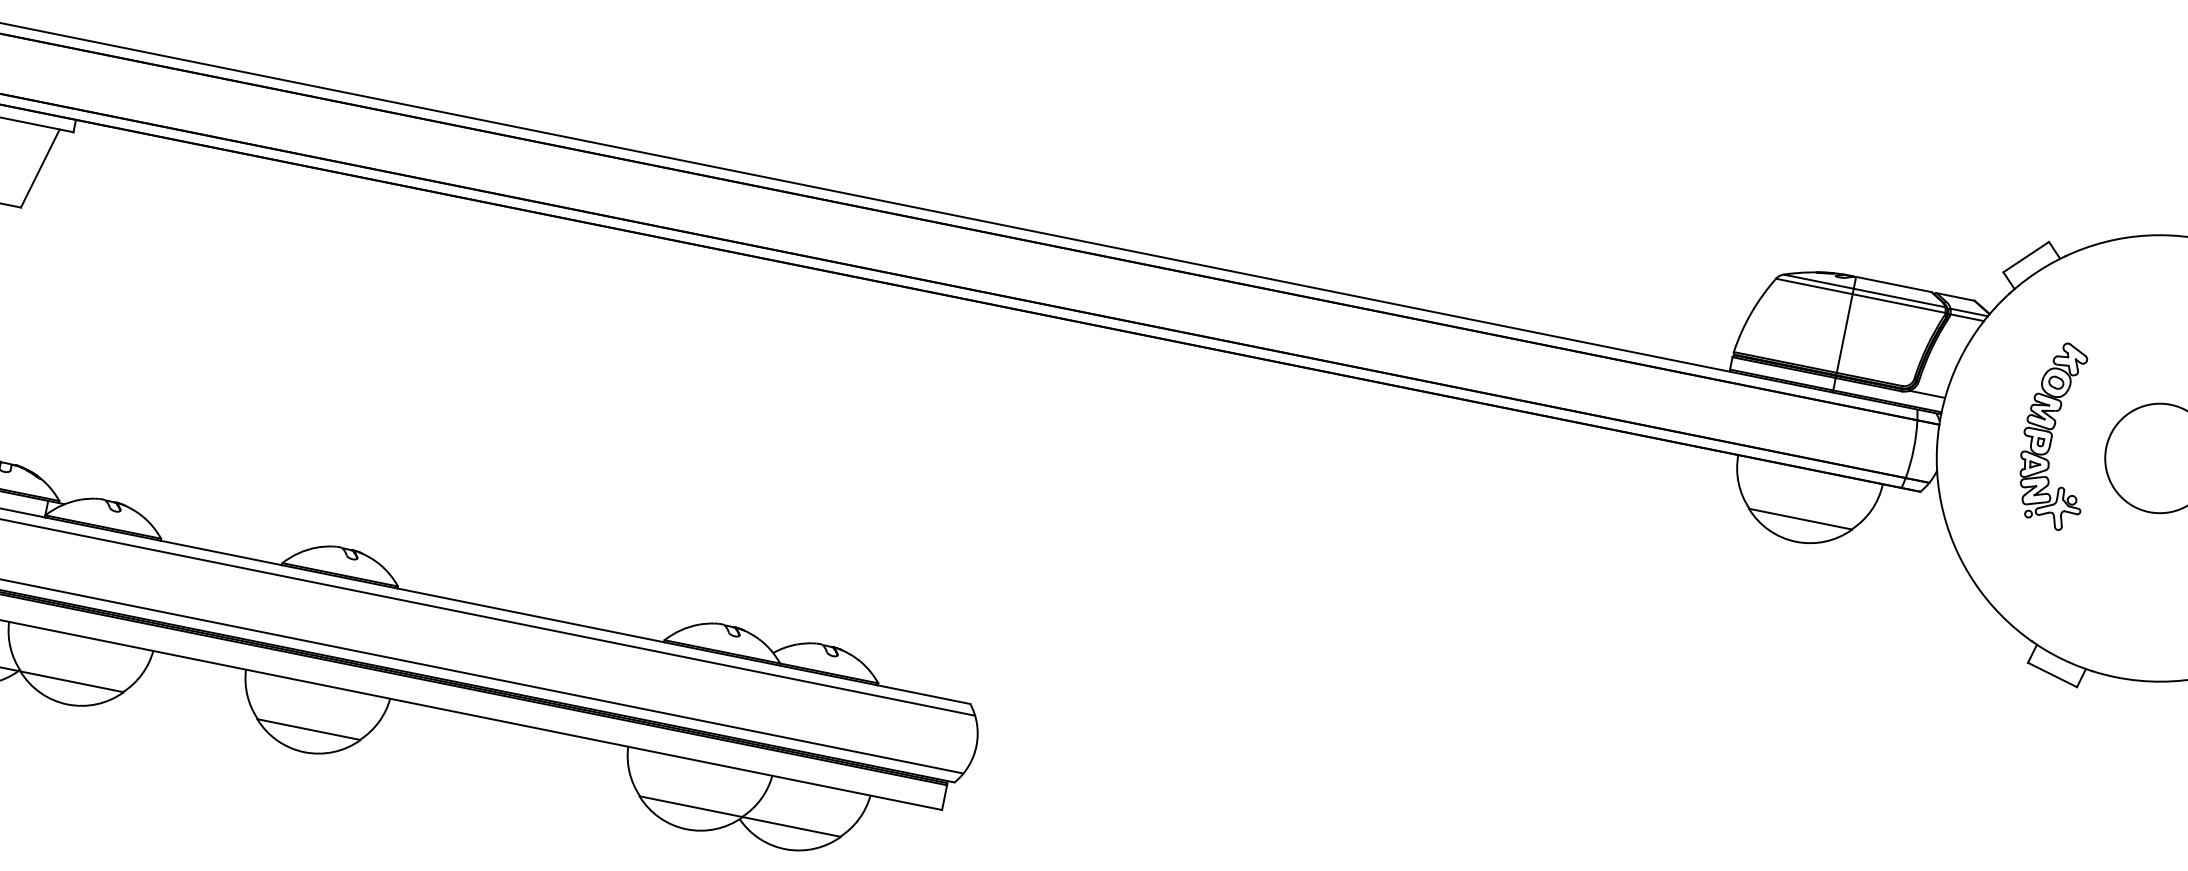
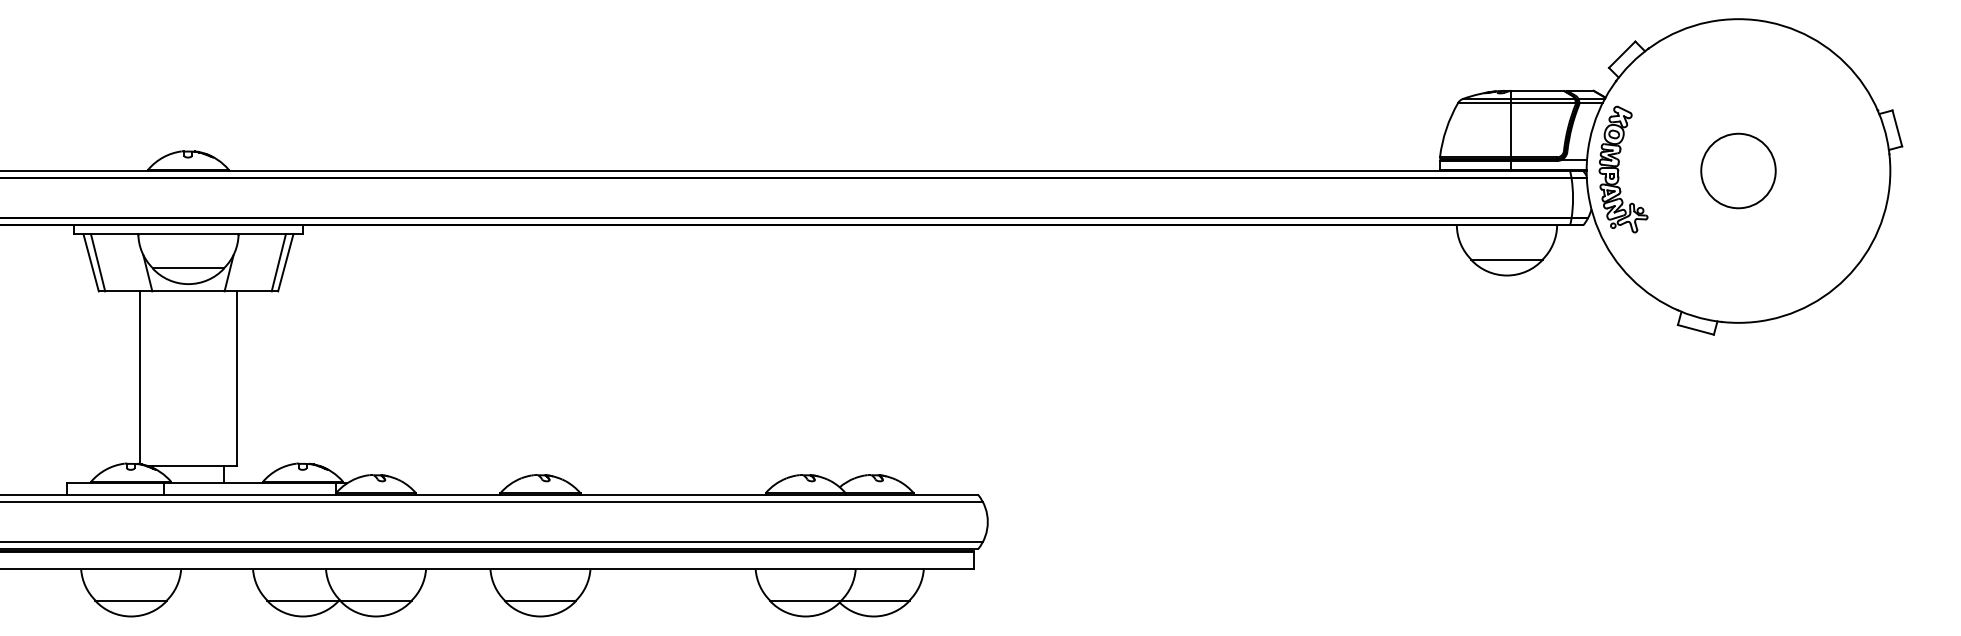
line: (29, 166) -> (278, 262), added
part: (2059, 435) -> (1623, 169), moved

